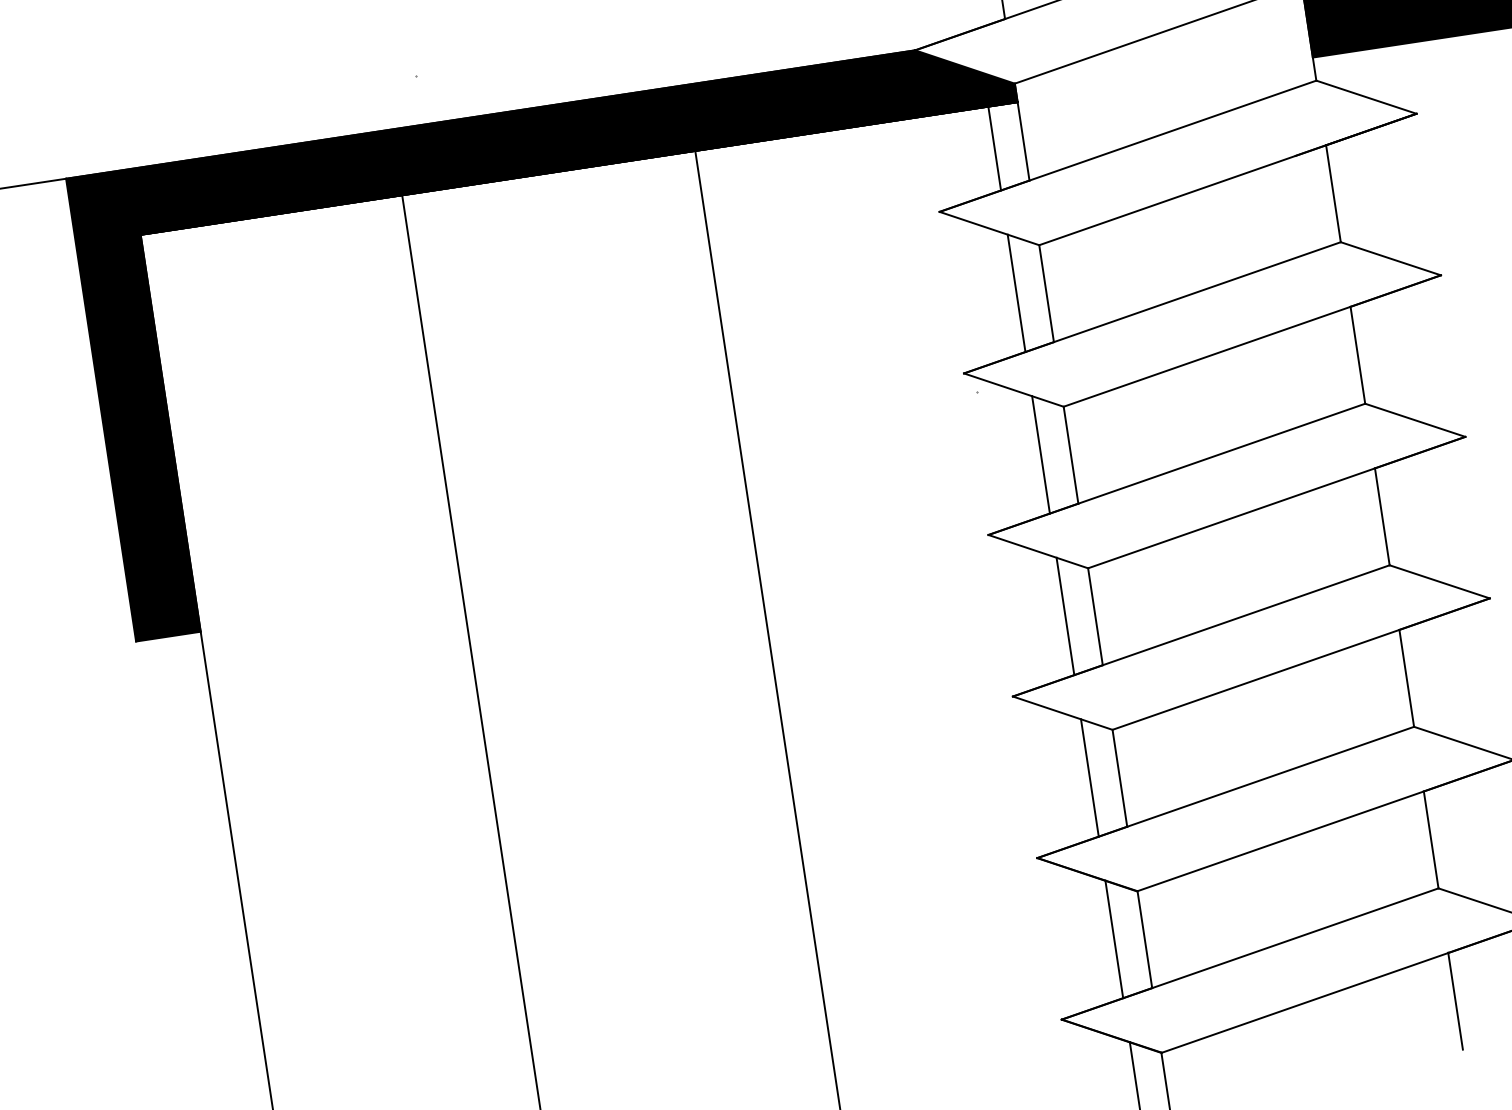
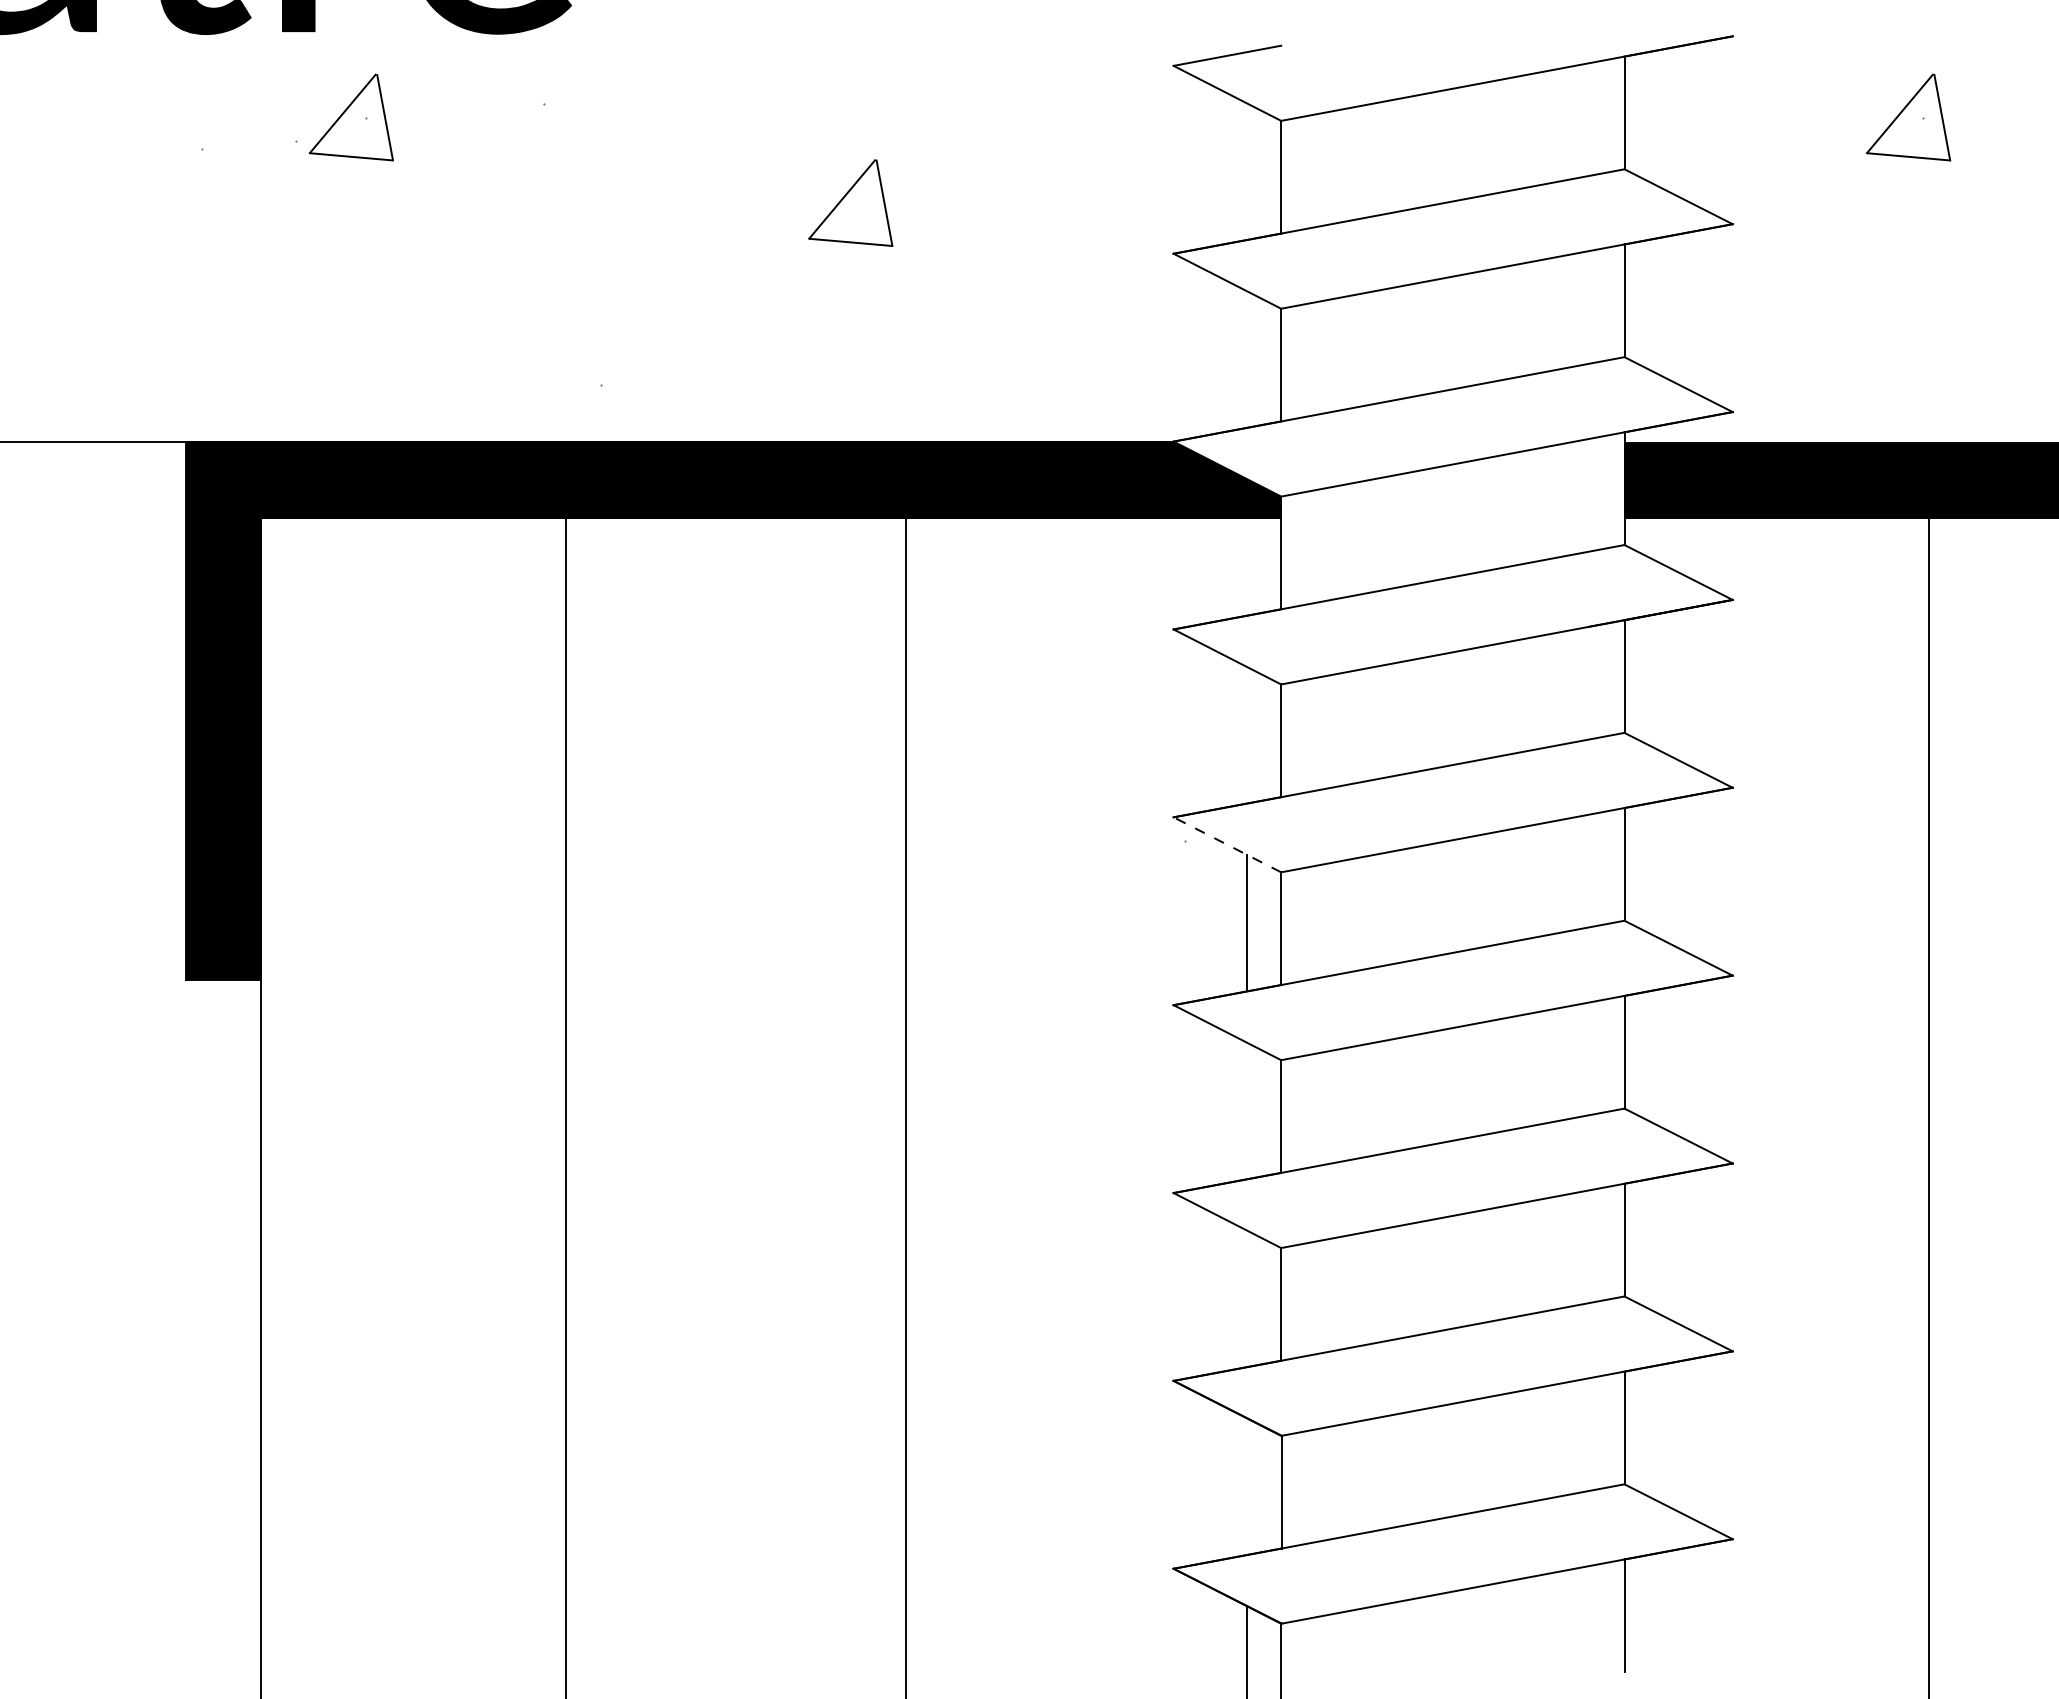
line: (994, 148) -> (1247, 566), removed
line: (1016, 293) -> (1247, 735), removed
line: (1013, 389) -> (1226, 844), solid -> dashed
line: (1065, 615) -> (1247, 1110), removed
line: (1090, 777) -> (1247, 1298), removed
line: (1114, 939) -> (1247, 1486), removed

